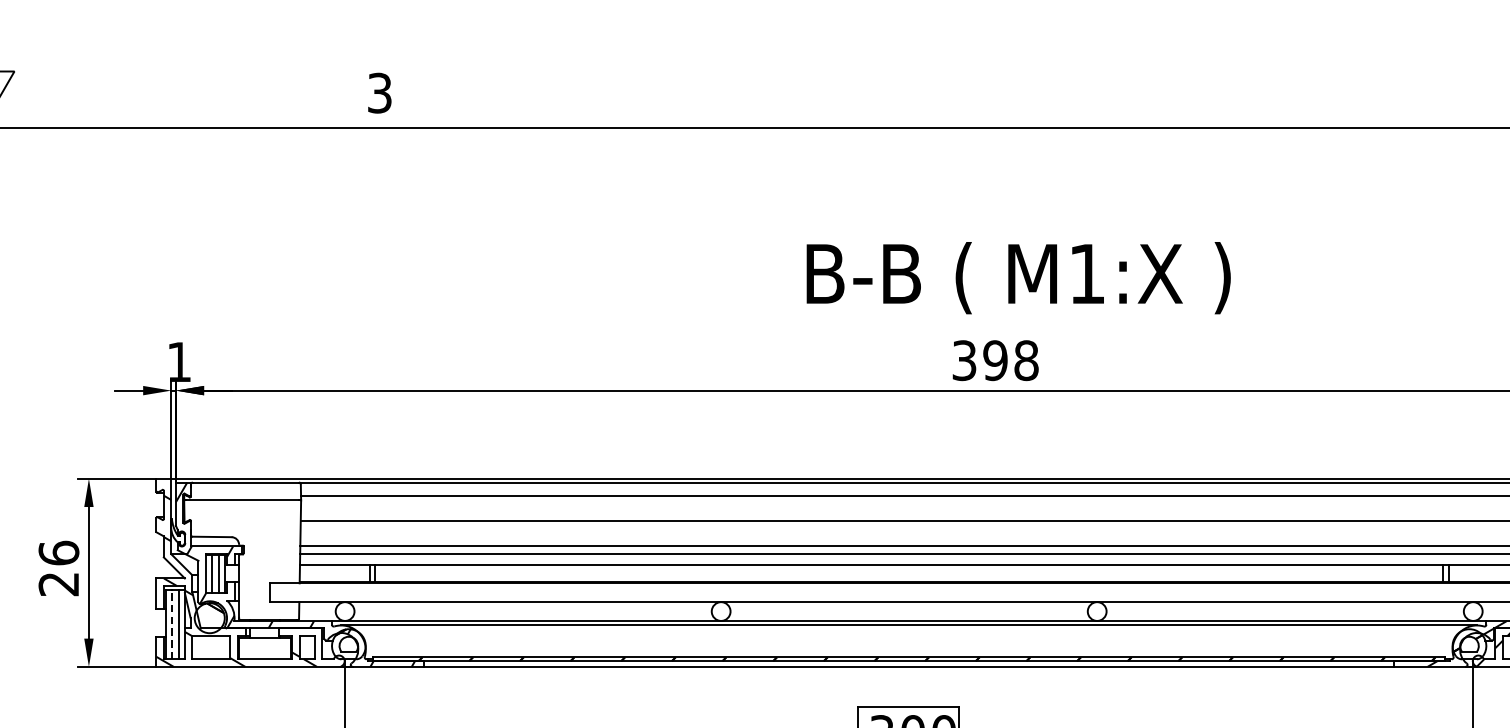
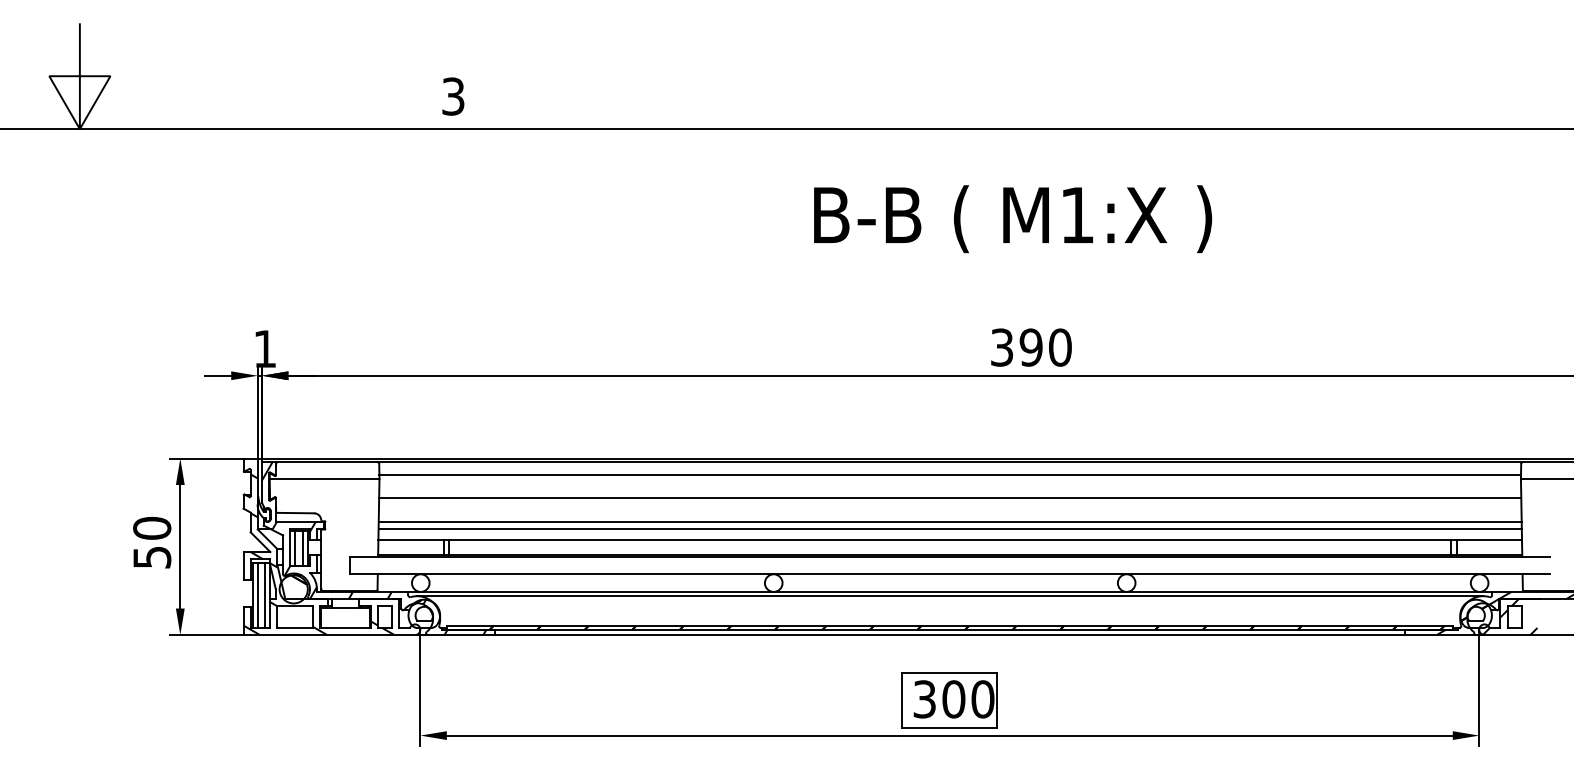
text: (1019, 278) -> (1013, 219), moved
text: (1026, 360) -> (1060, 347), 398 -> 390
text: (59, 568) -> (152, 542), 26 -> 50
line: (172, 624) -> (258, 595), dashed -> solid

